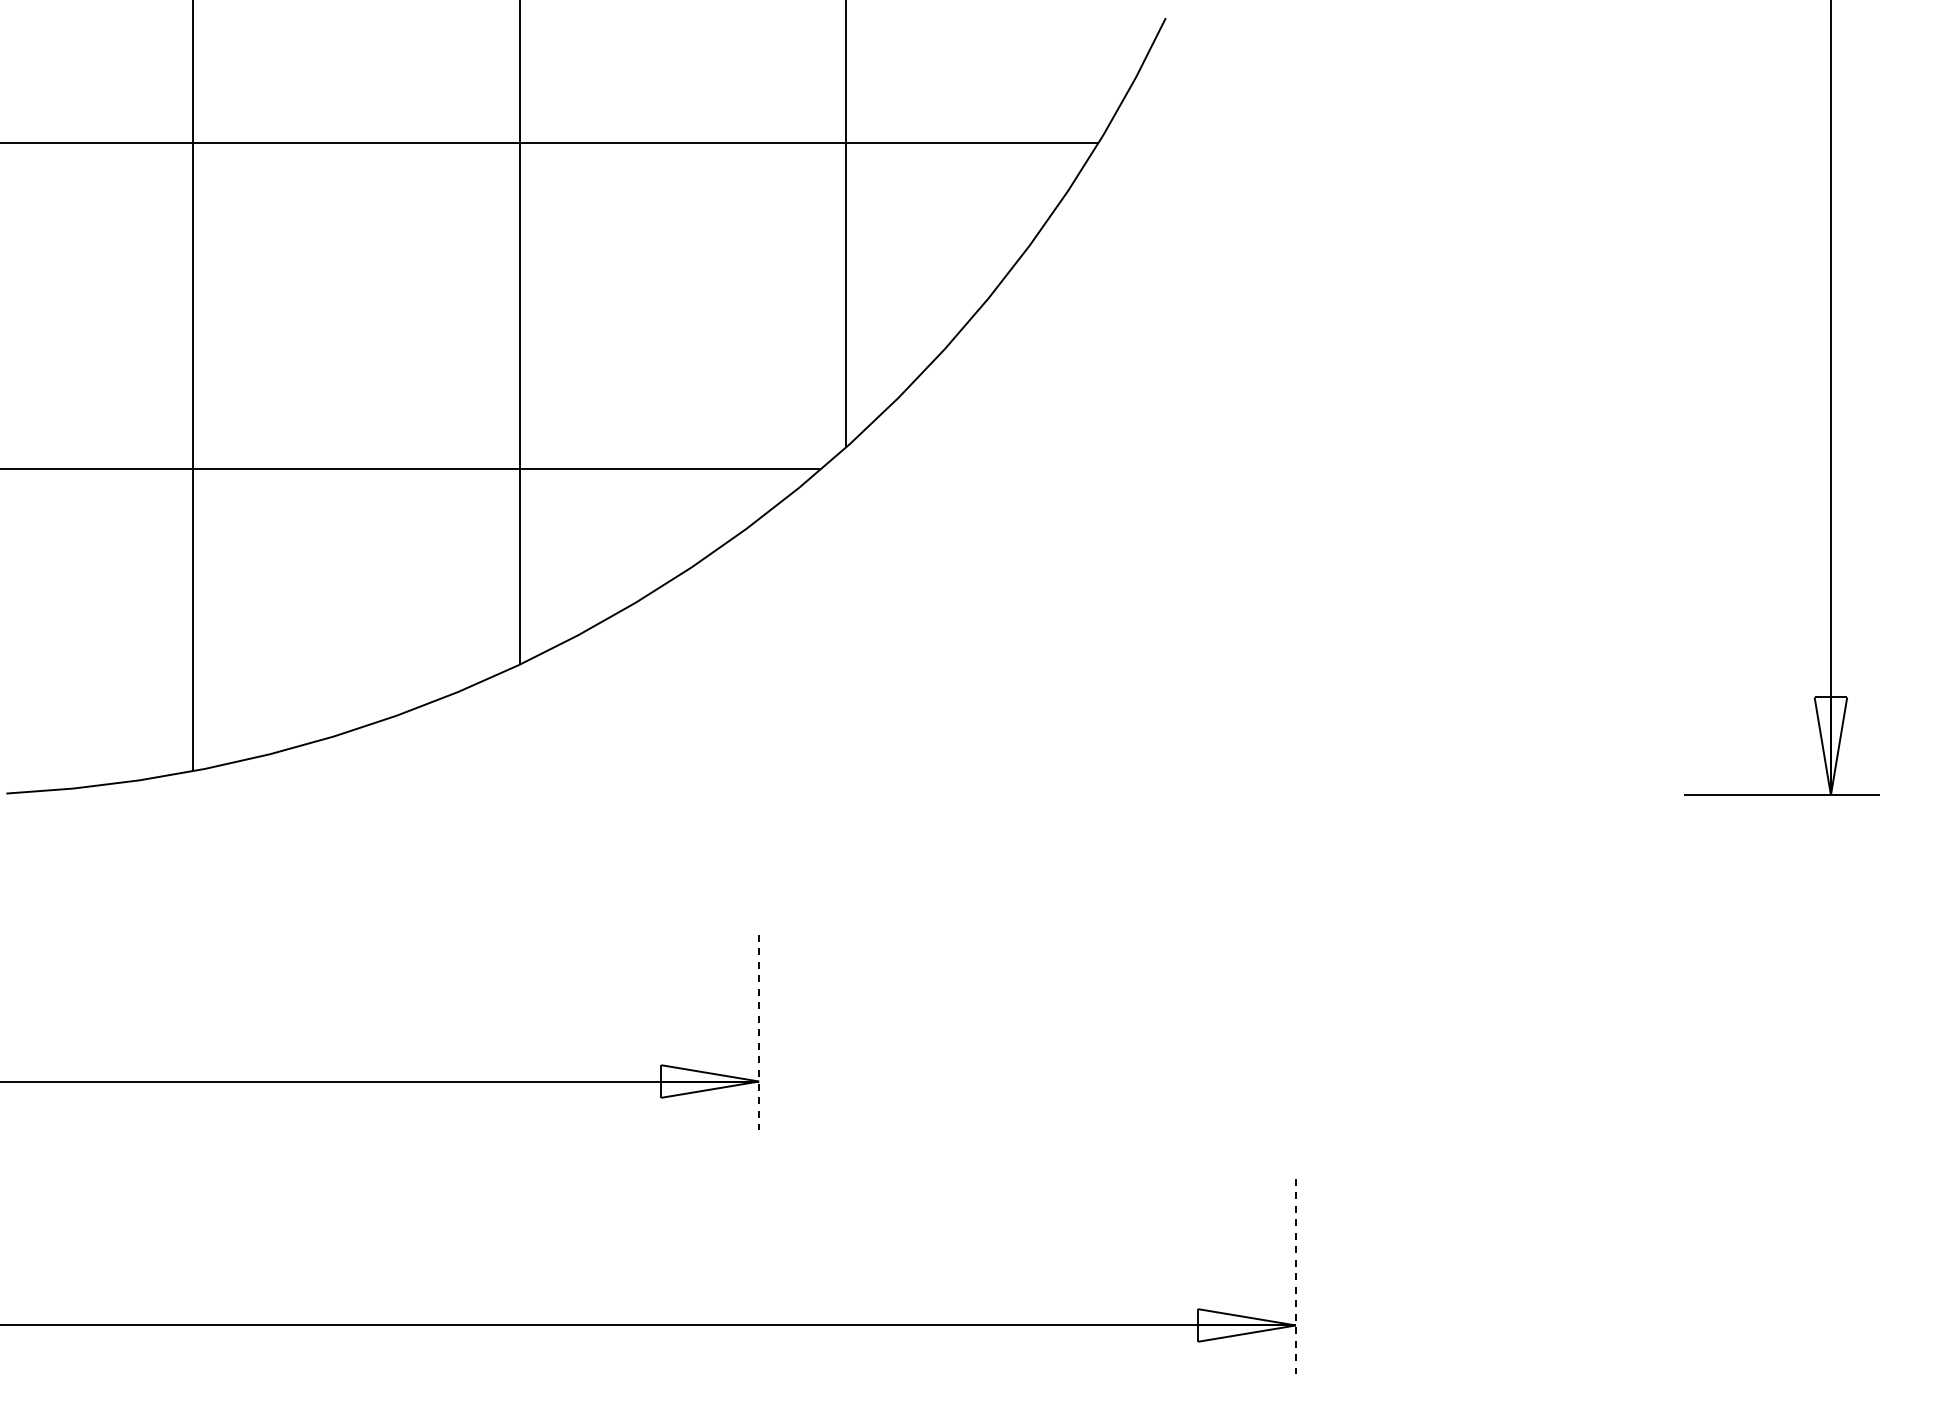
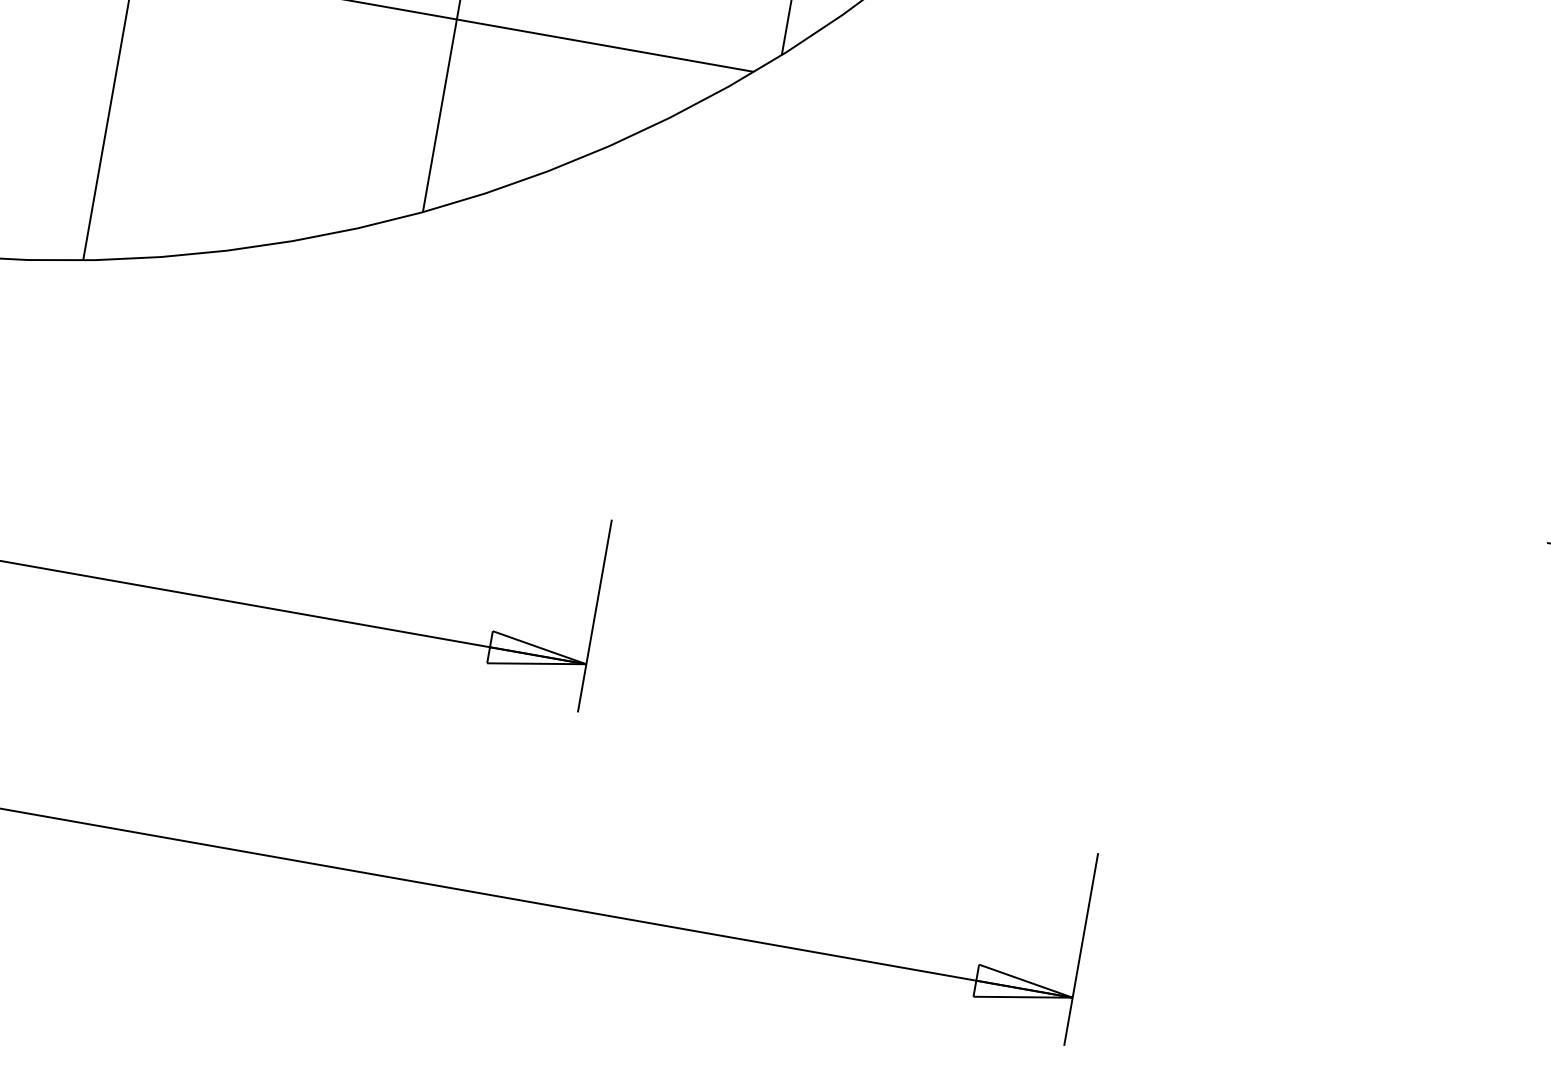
line: (759, 1032) -> (595, 616), dashed -> solid
line: (1295, 1276) -> (1080, 949), dashed -> solid

